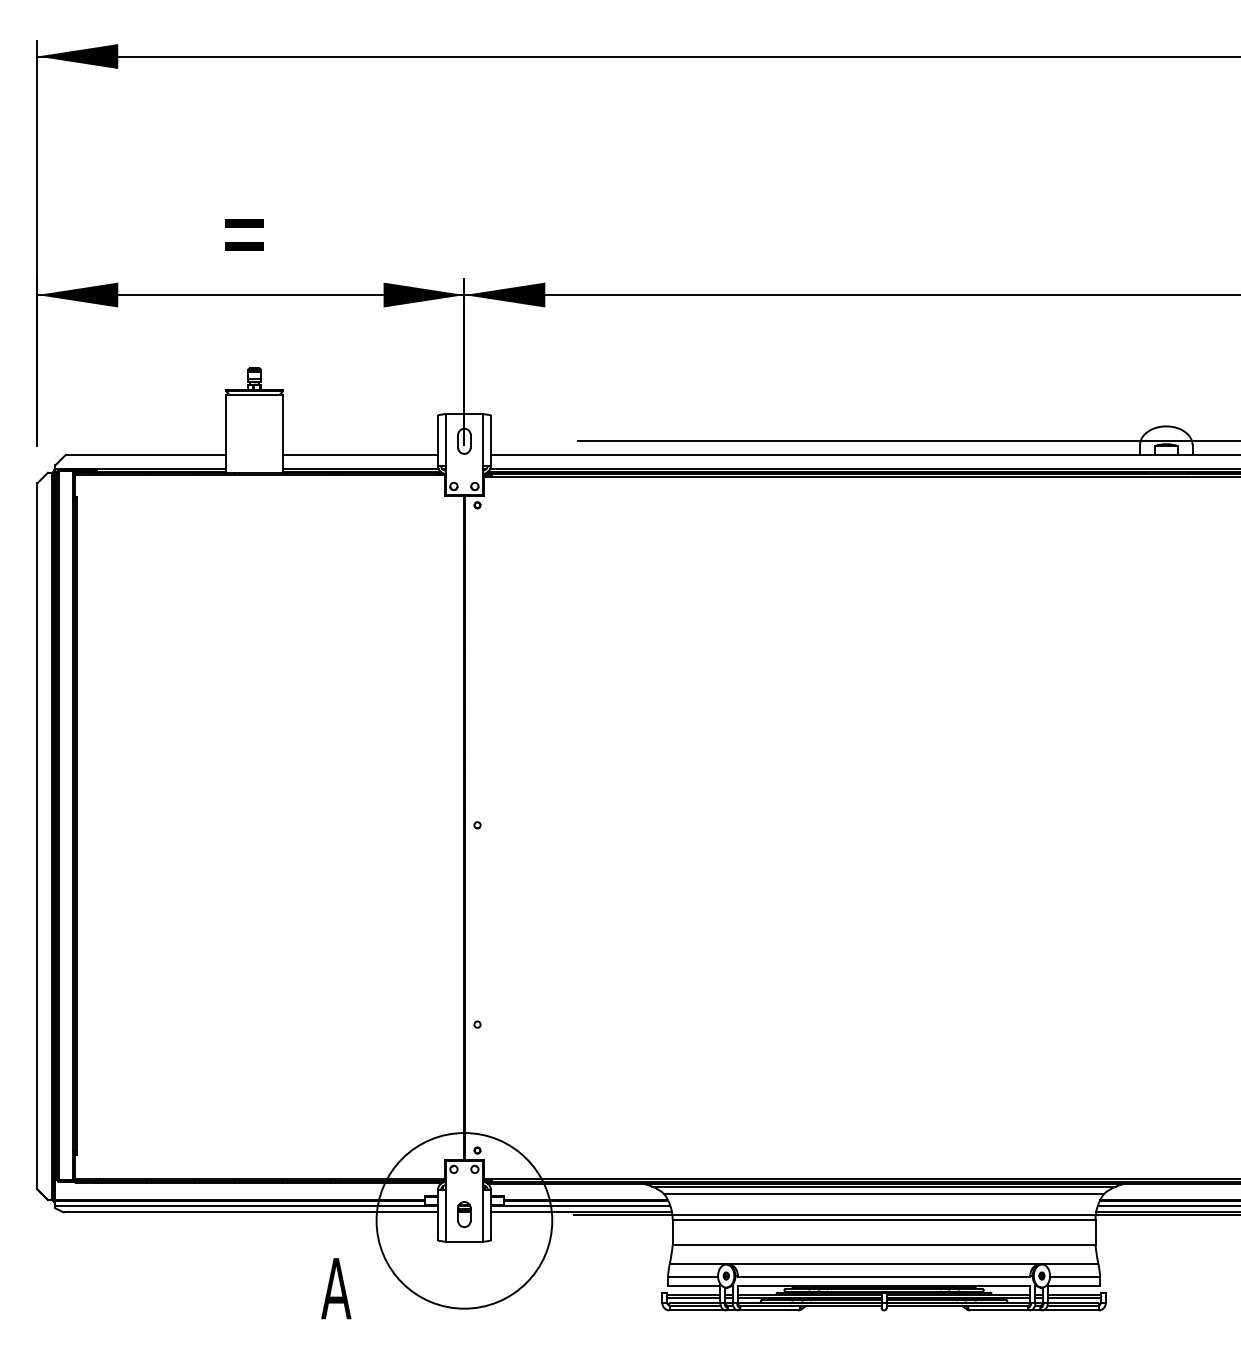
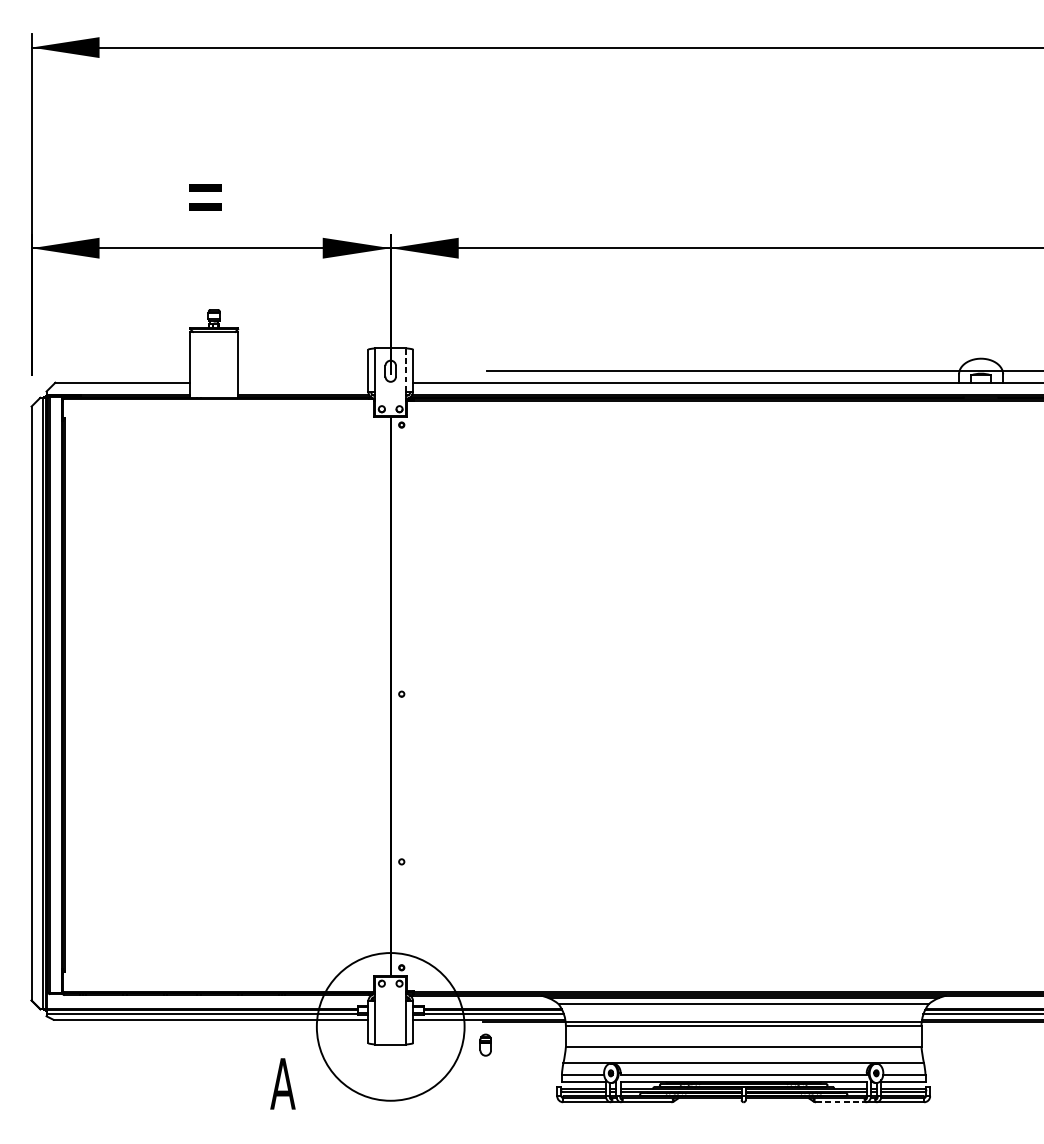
line: (482, 439) -> (405, 369), solid -> dashed
line: (359, 454) -> (302, 382), removed
part: (464, 1214) -> (485, 1045), moved
line: (999, 1310) -> (840, 1102), solid -> dashed

